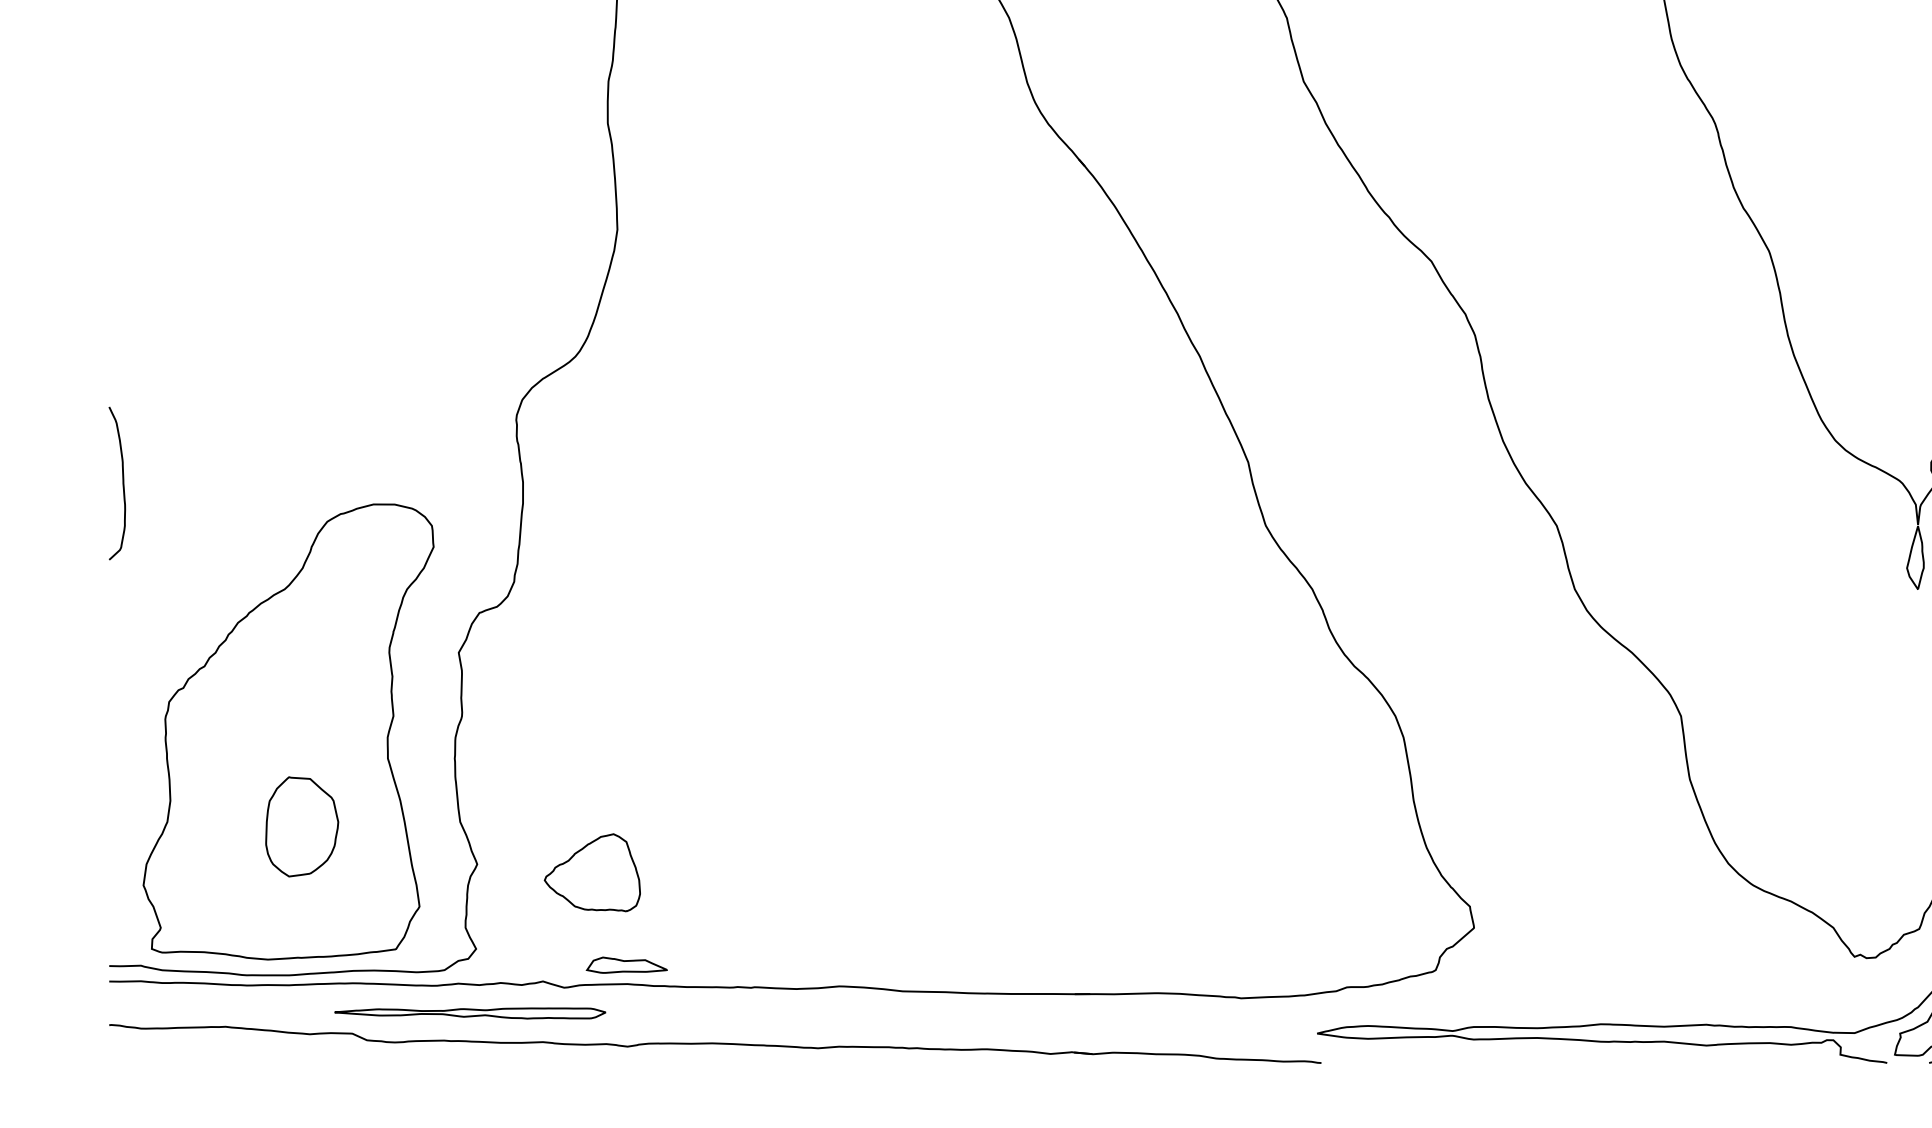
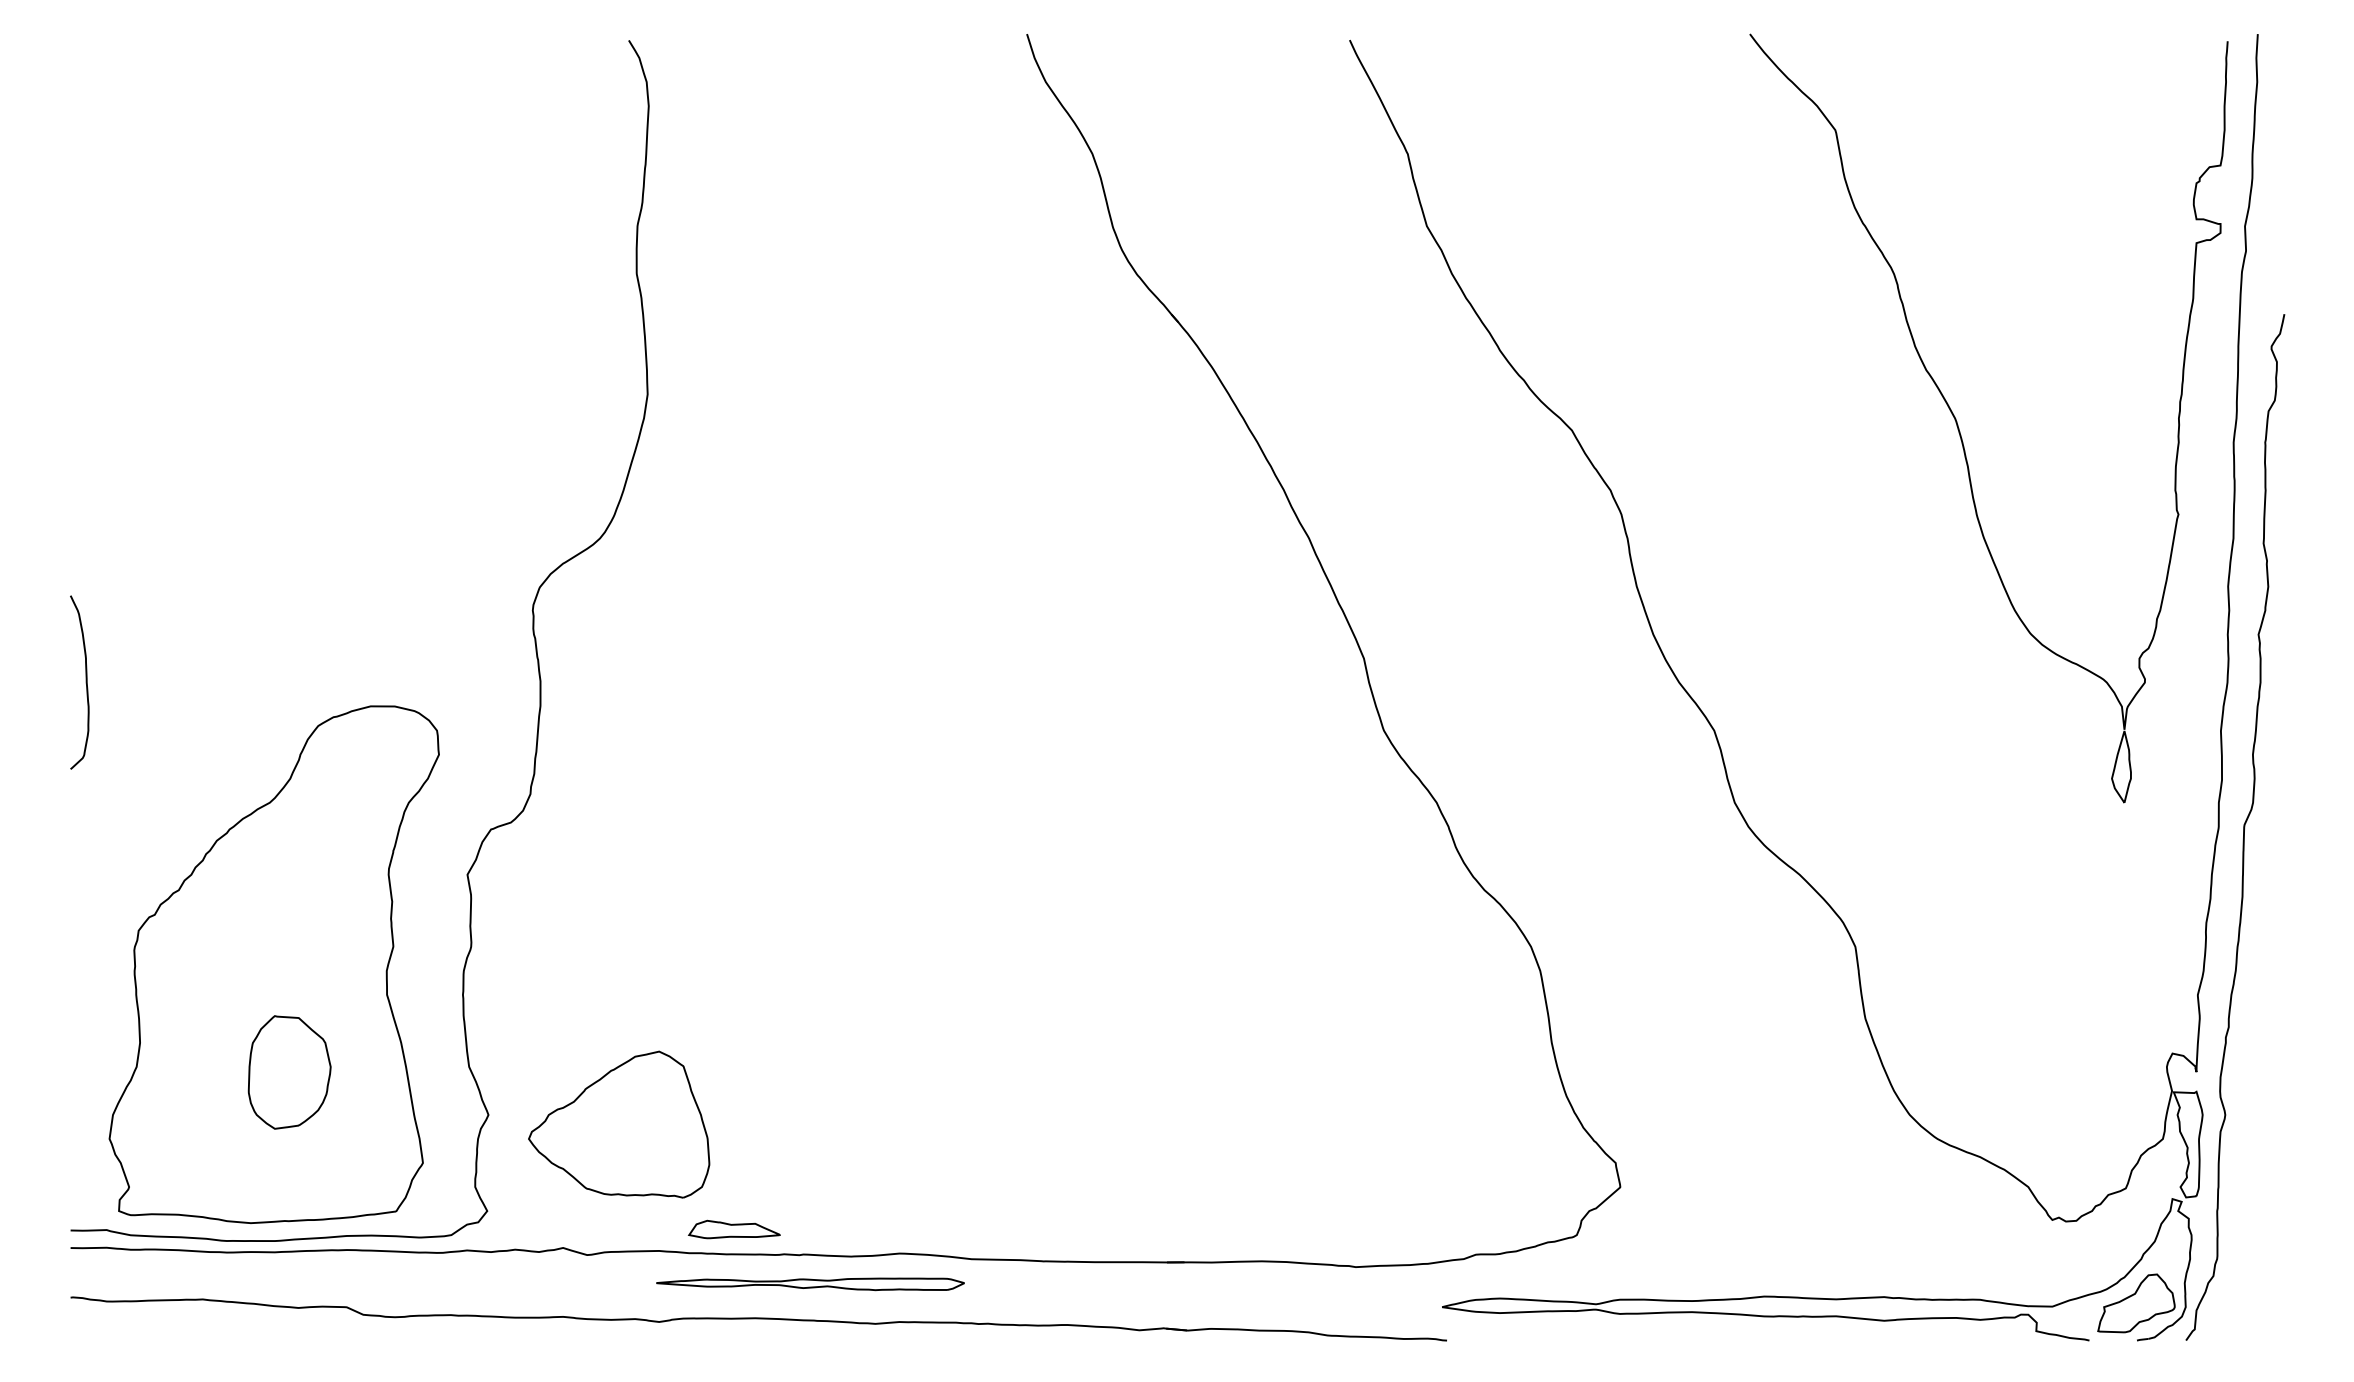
part: (592, 872) -> (619, 1124), size x1.67
part: (626, 965) -> (734, 1229), moved
part: (470, 1013) -> (810, 1284), moved

